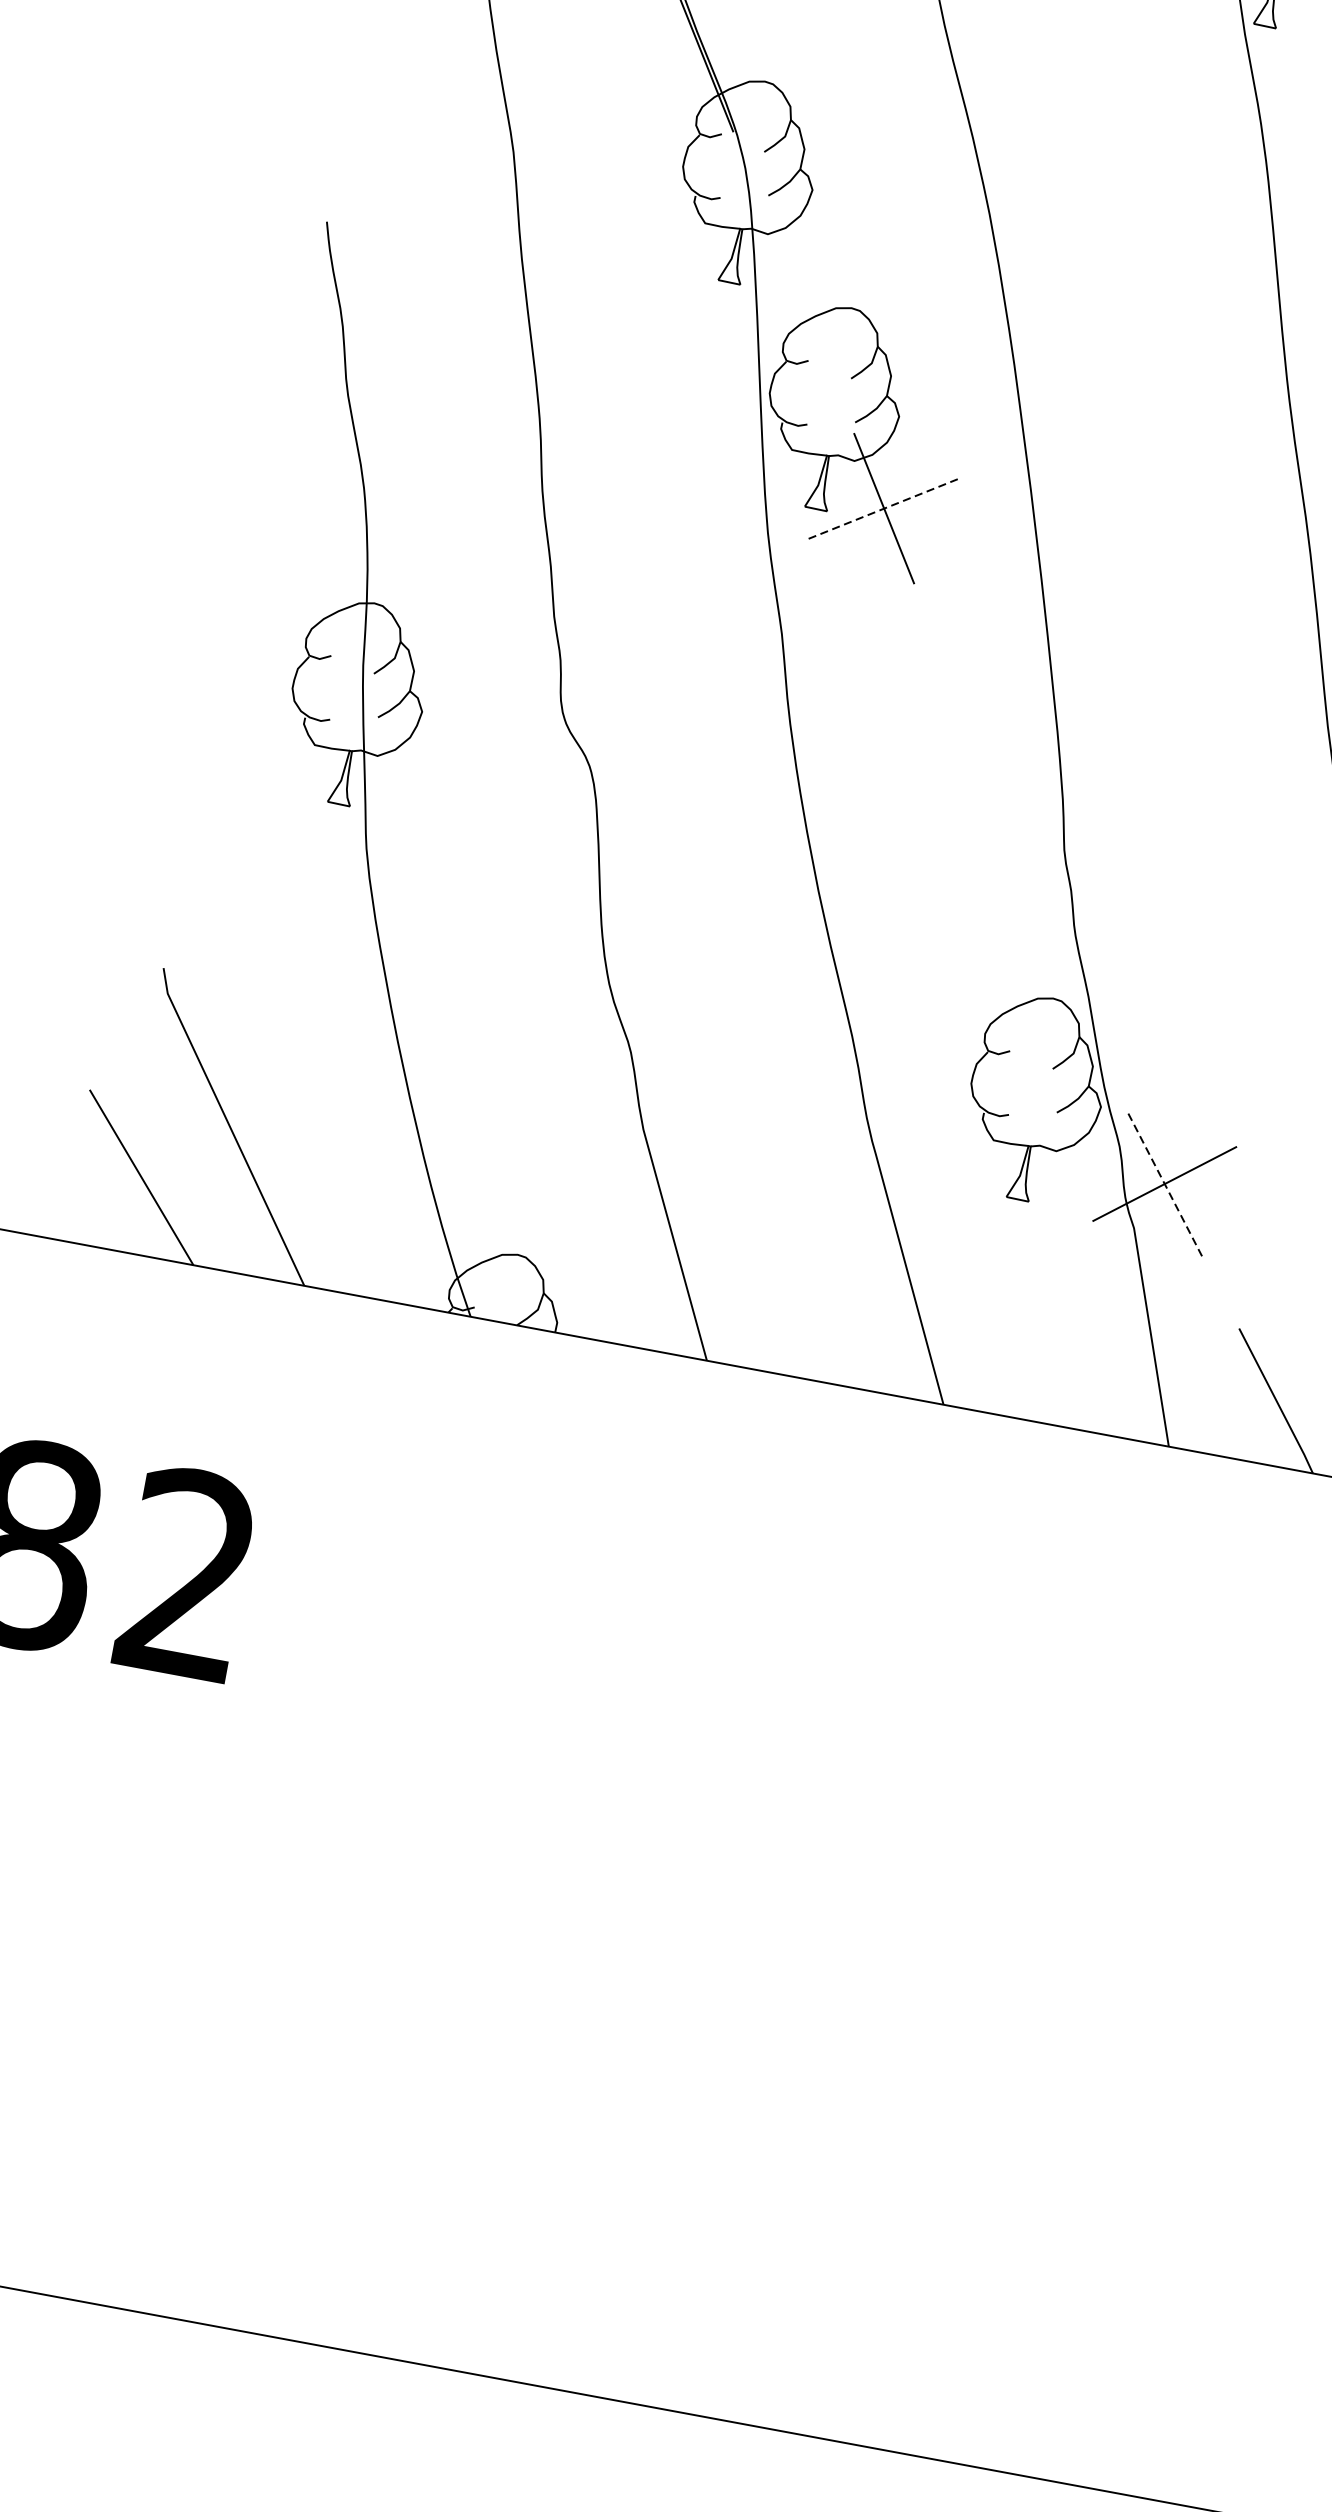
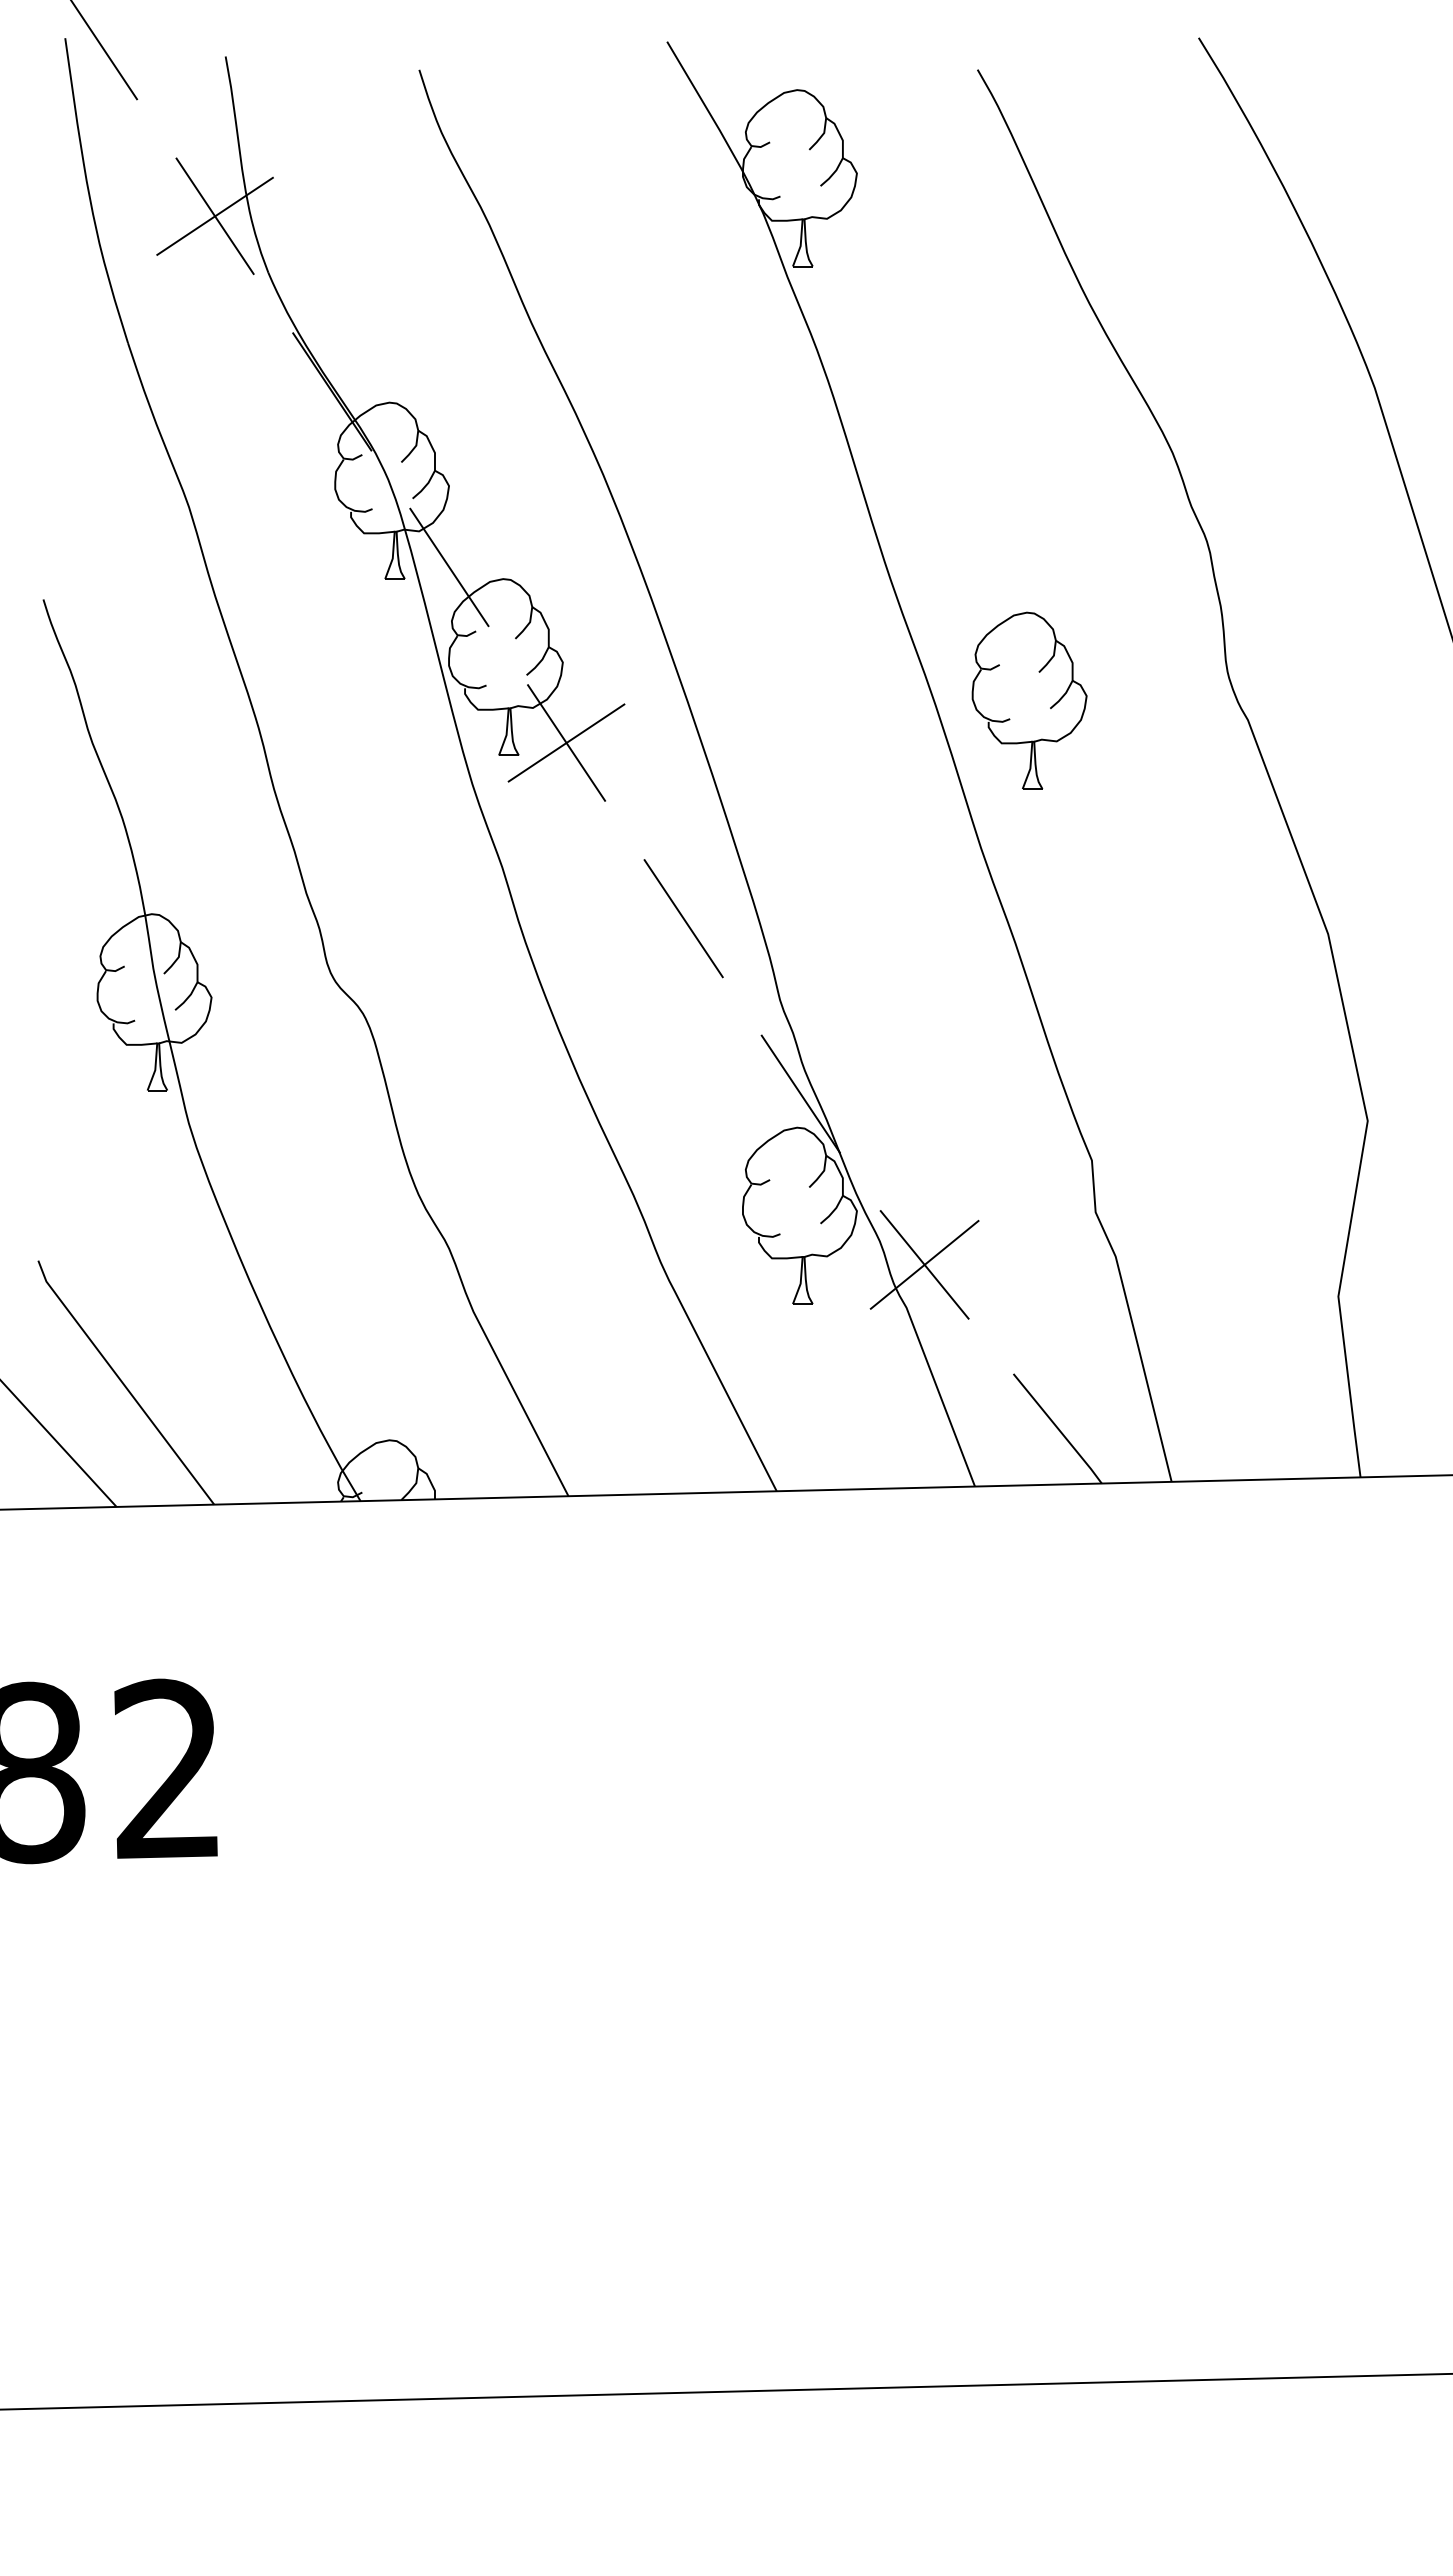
line: (793, 282) -> (449, 567), added
line: (884, 509) -> (566, 743), dashed -> solid
line: (974, 734) -> (683, 918), added
line: (1065, 960) -> (800, 1093), added
line: (1164, 1183) -> (924, 1264), dashed -> solid

